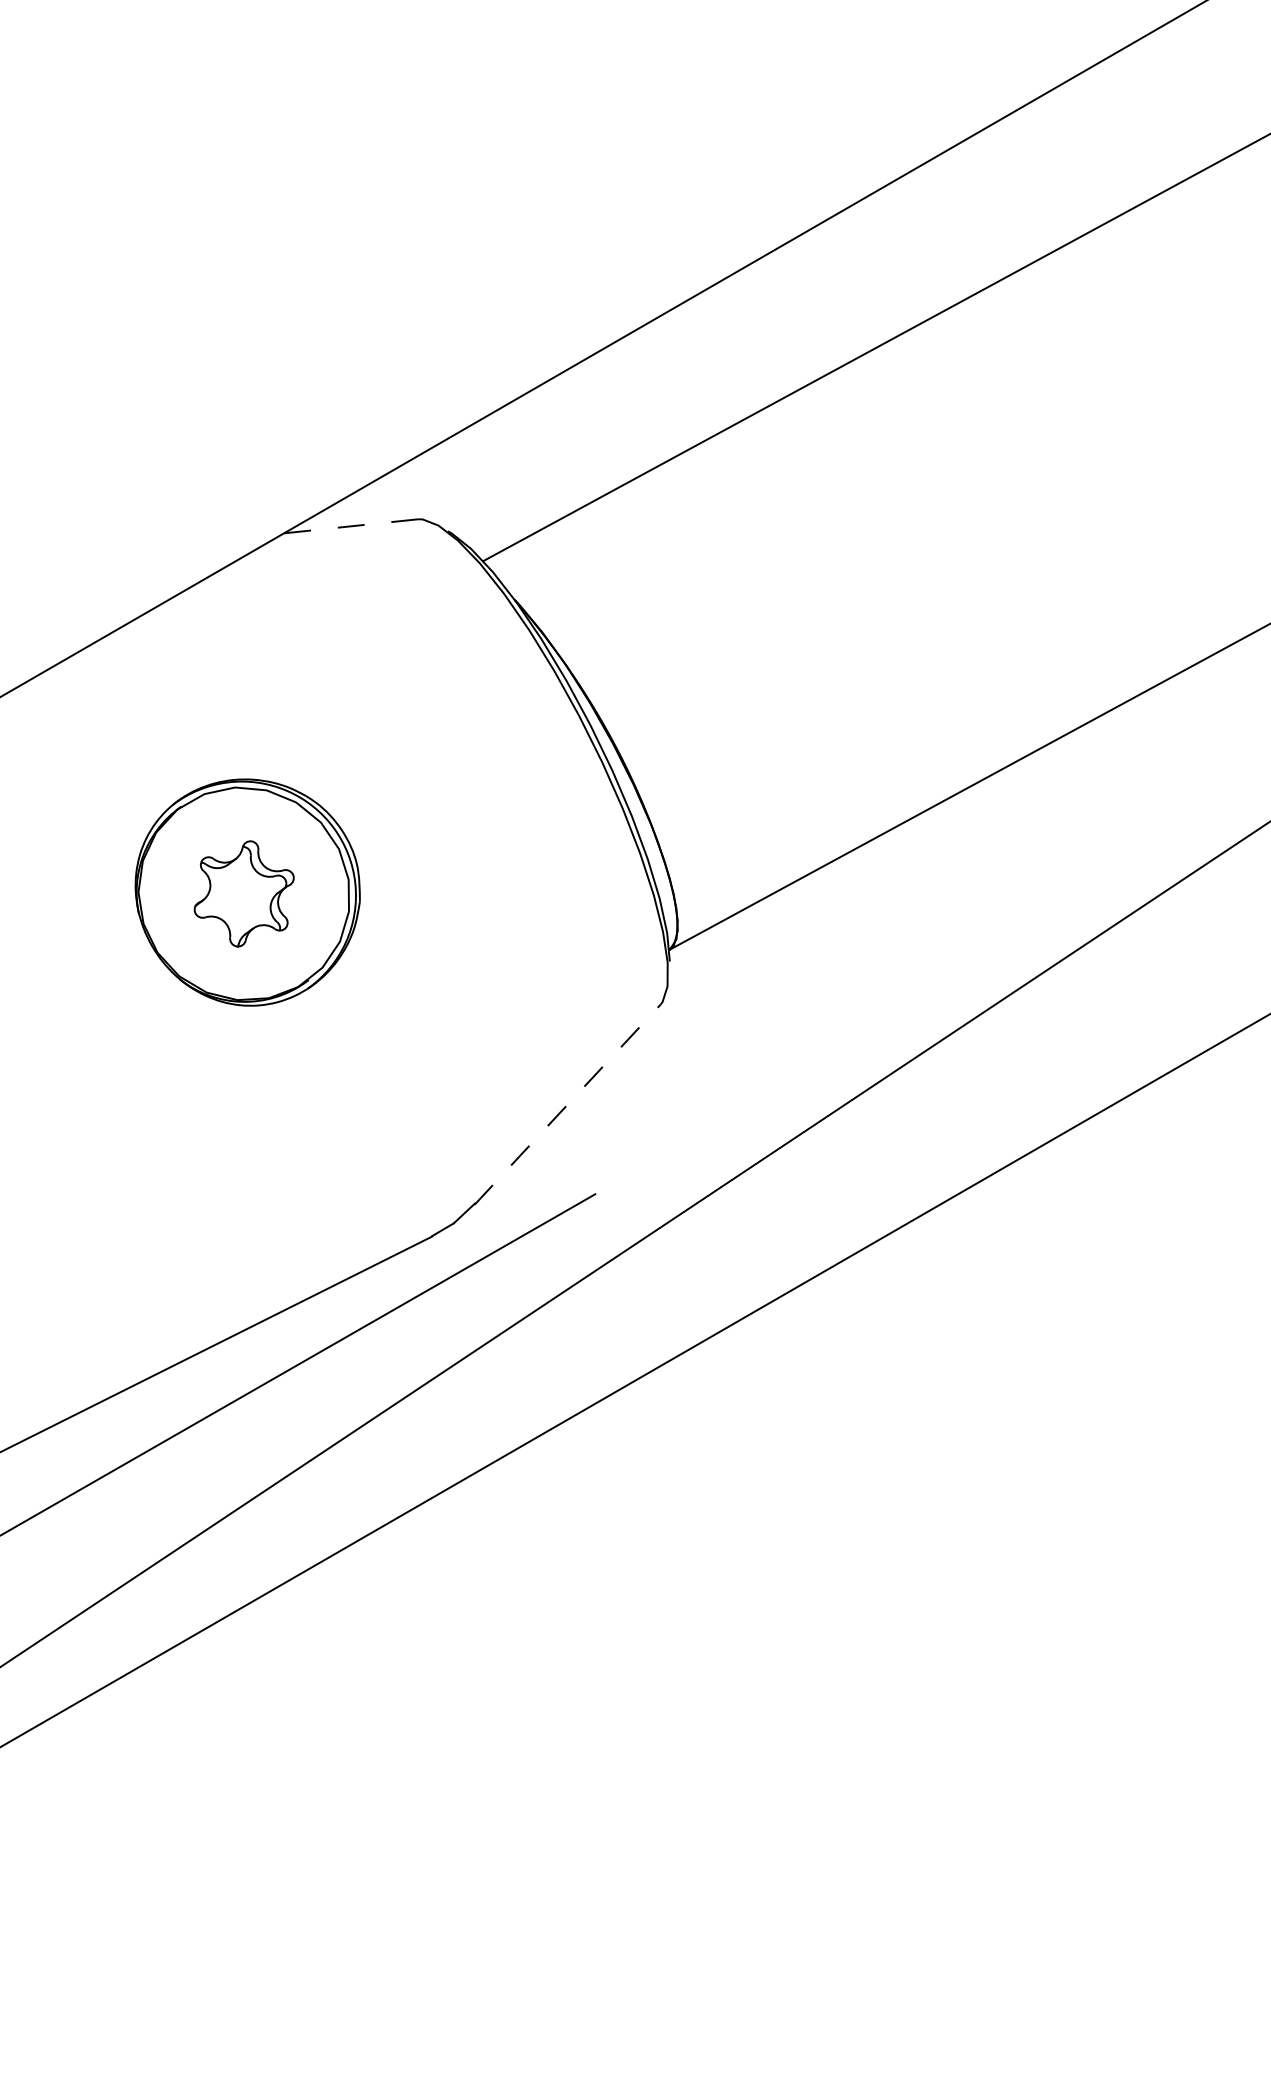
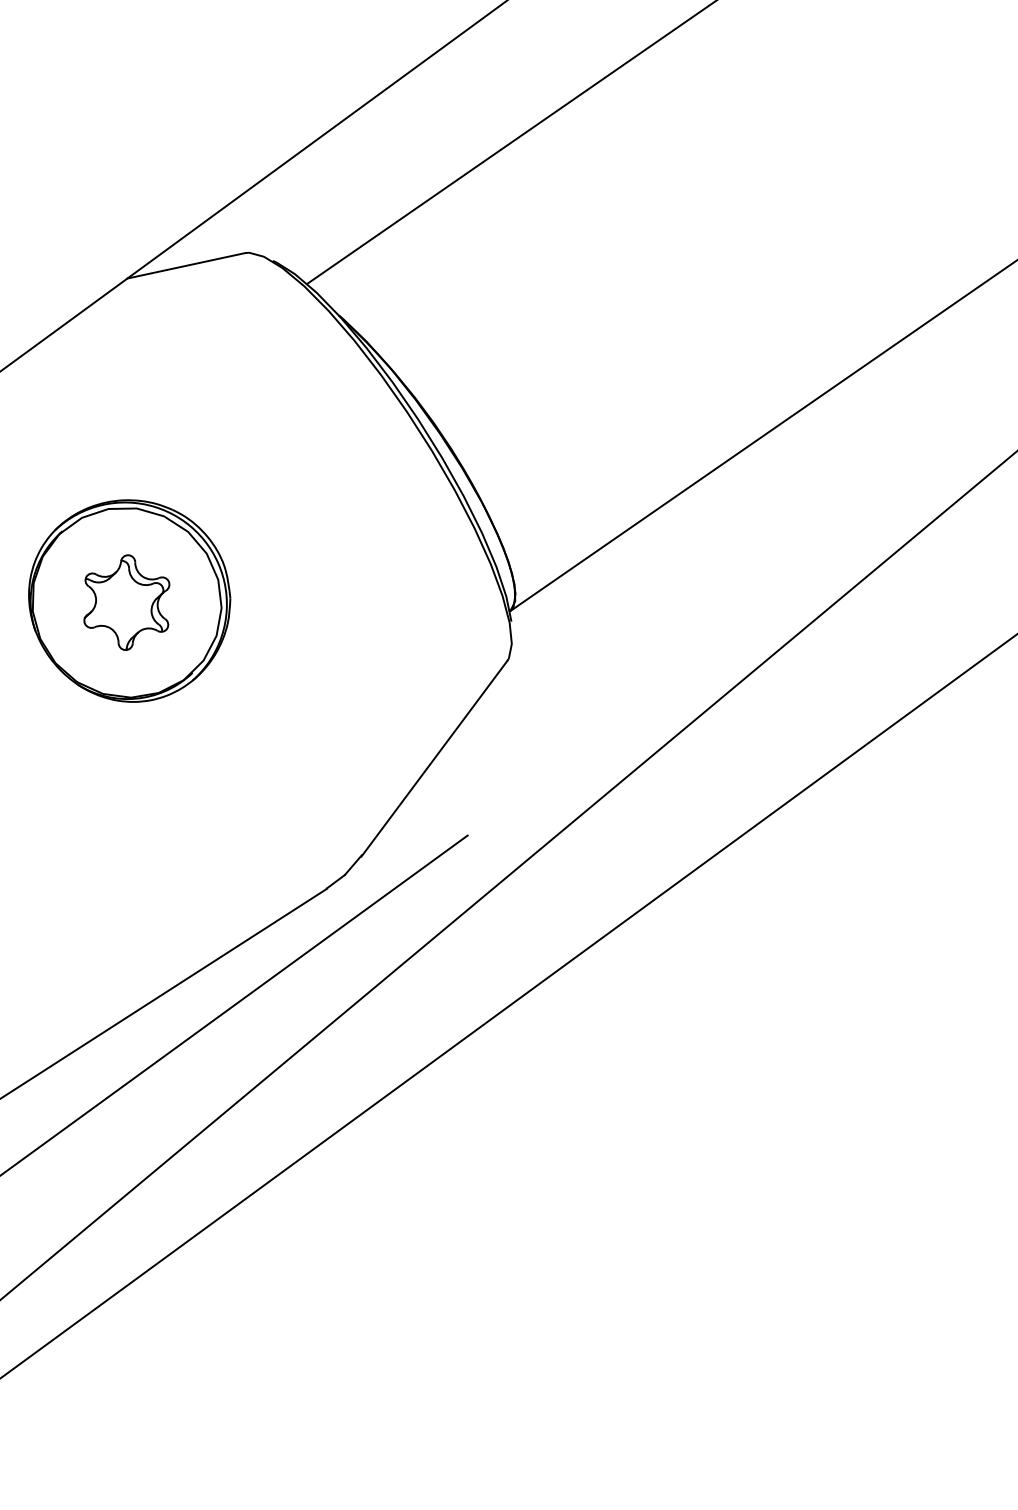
line: (350, 526) -> (185, 266), dashed -> solid
line: (567, 1104) -> (434, 758), dashed -> solid

